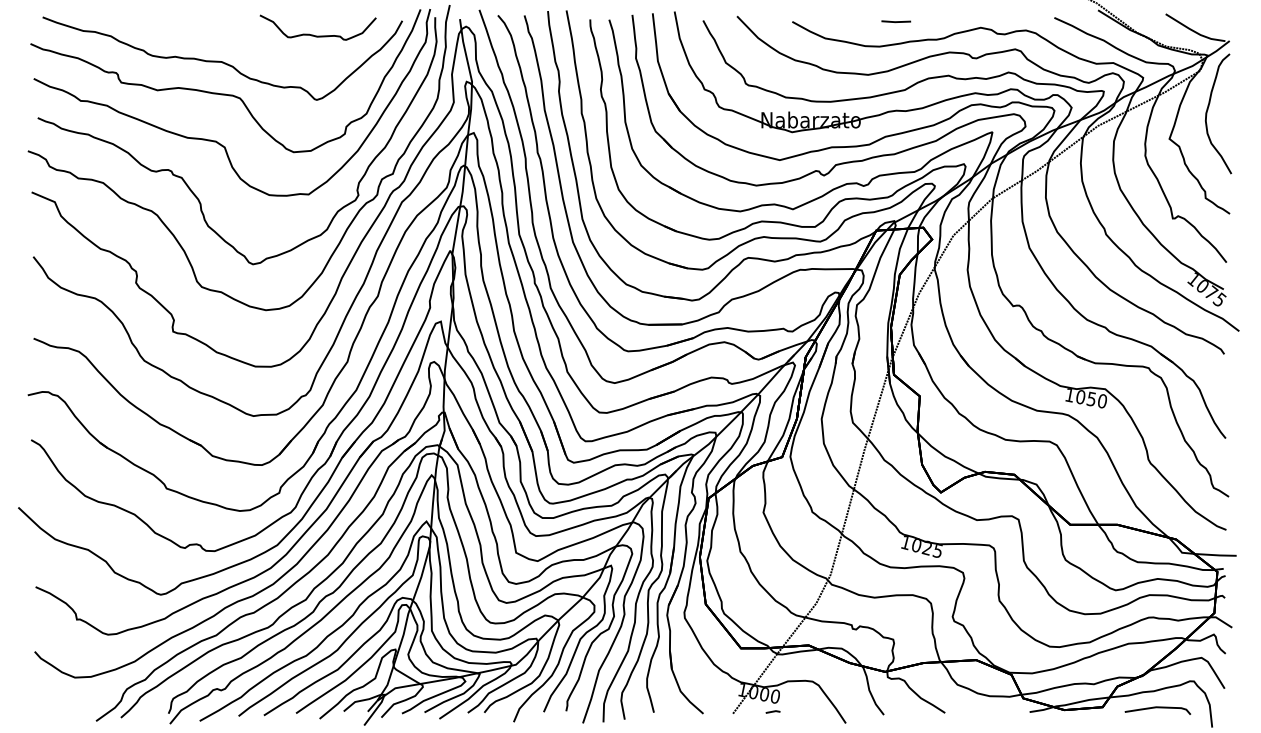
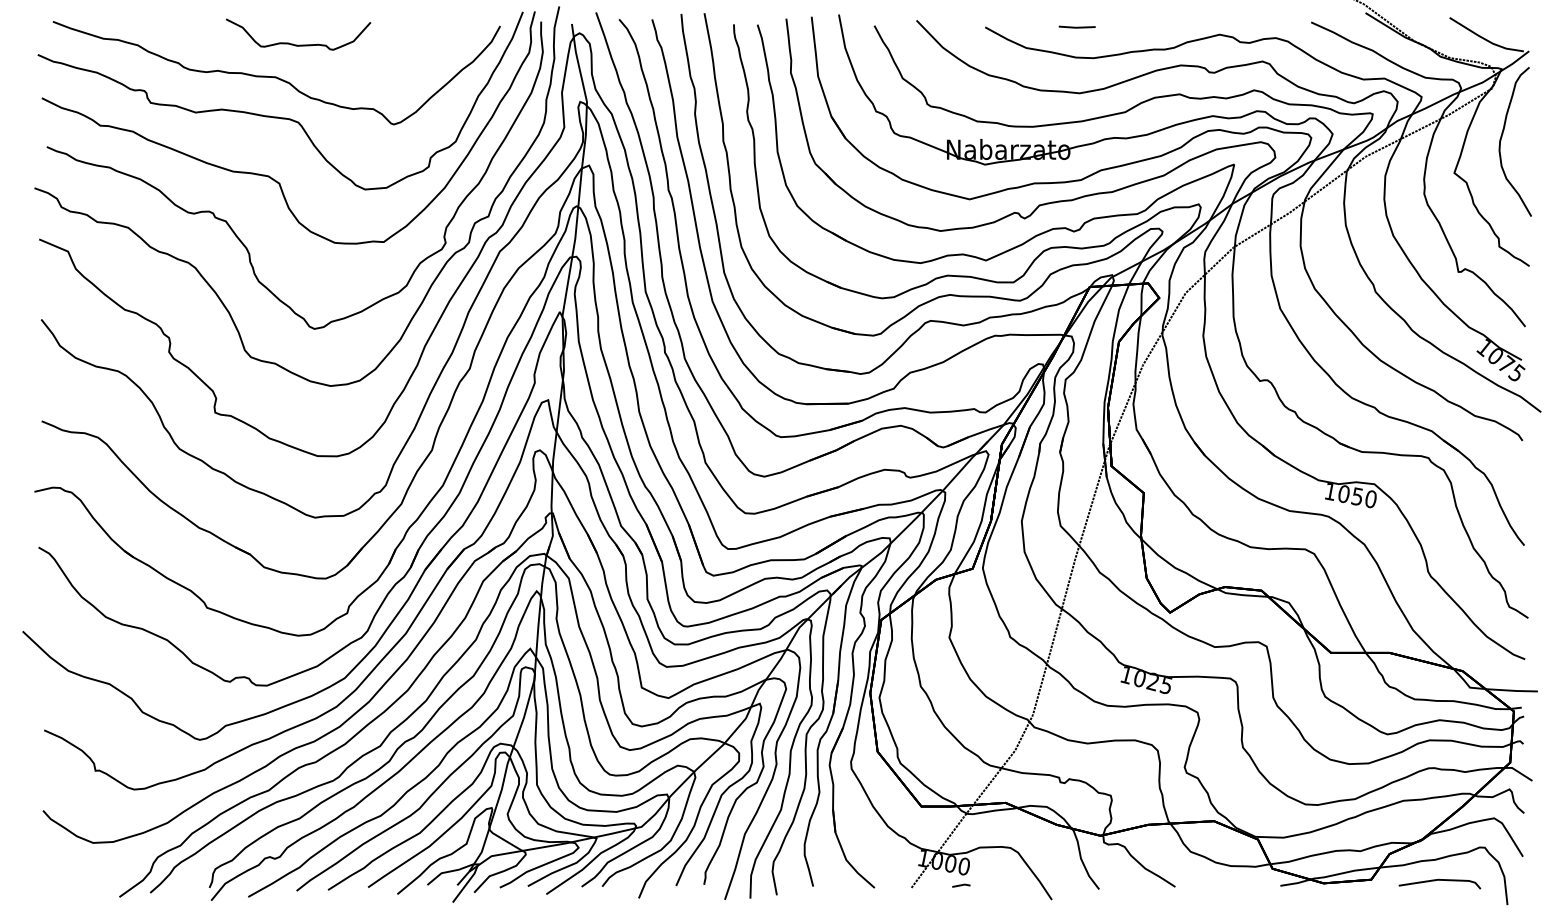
line: (896, 21) -> (1077, 26), moved
curve: (317, 35) -> (297, 44), moved

